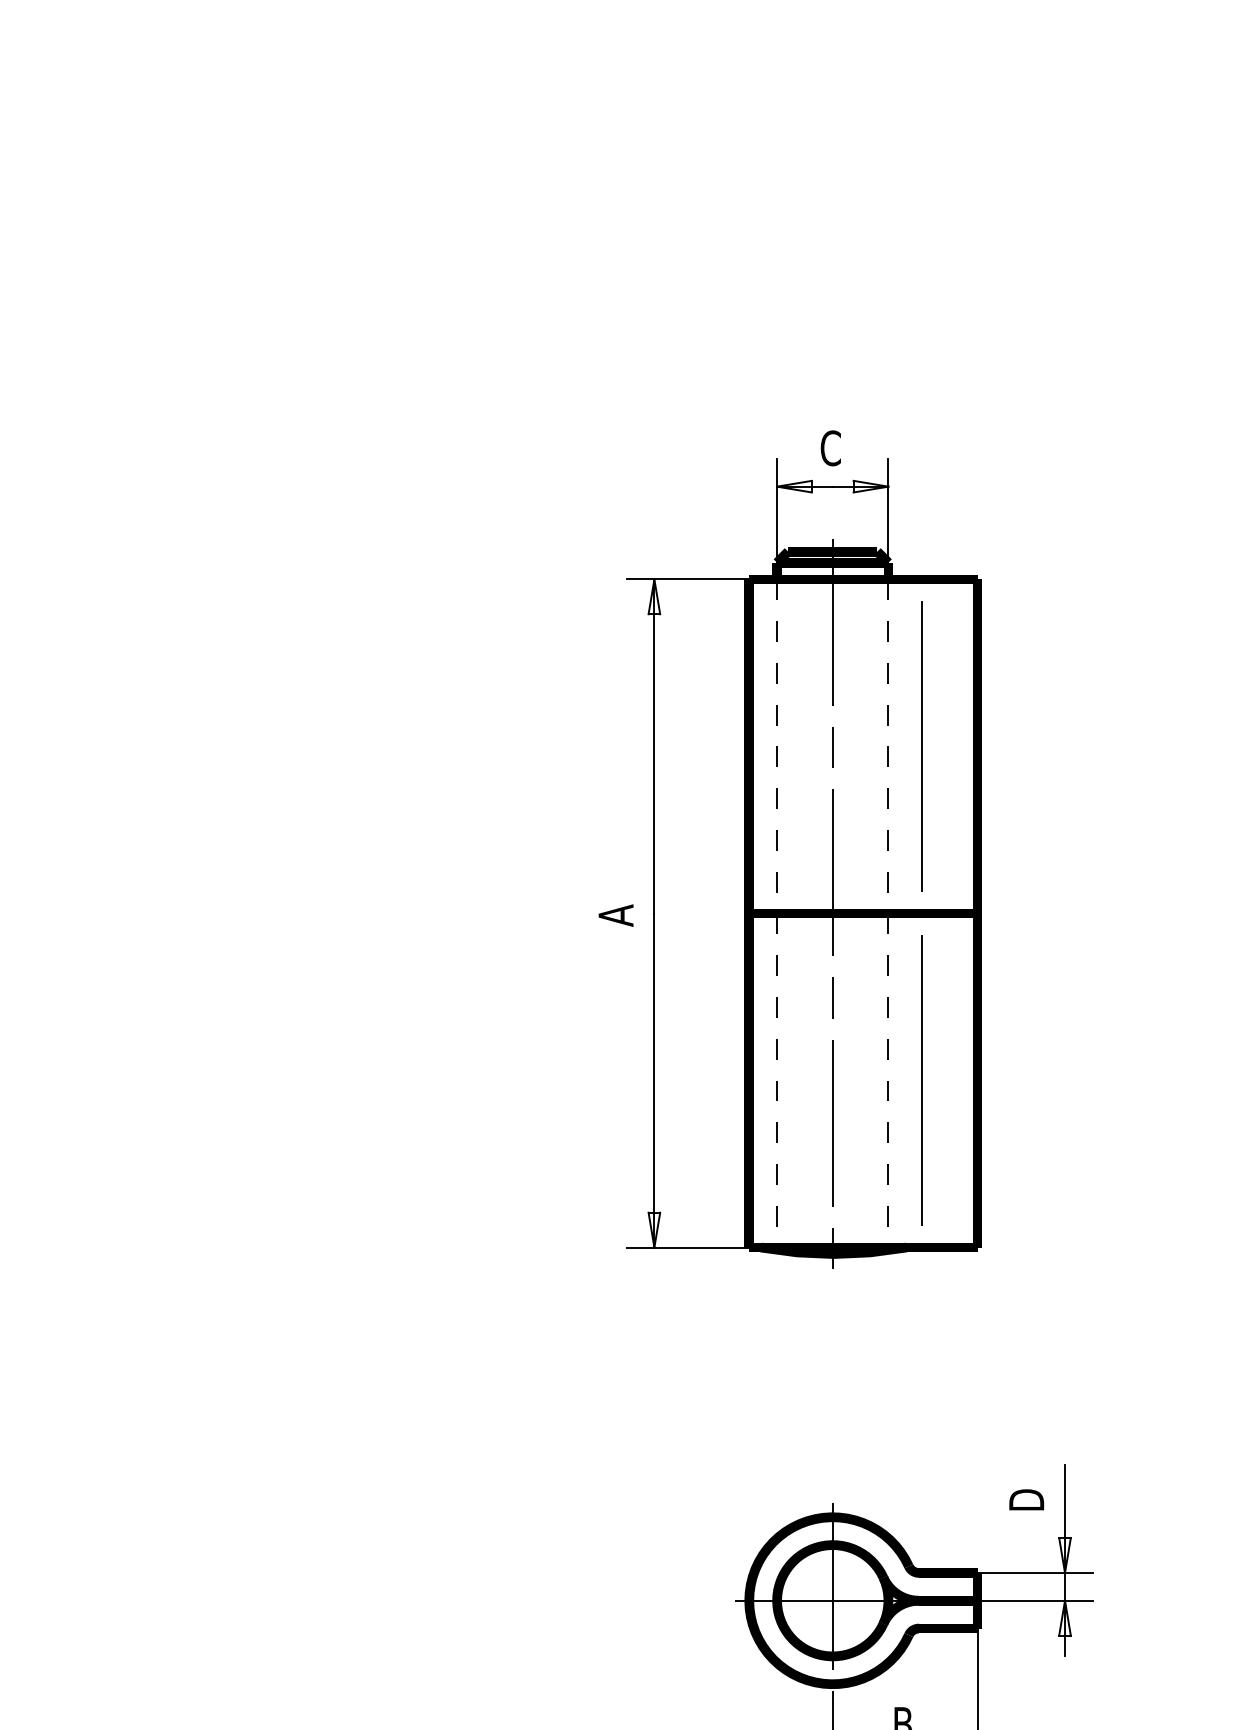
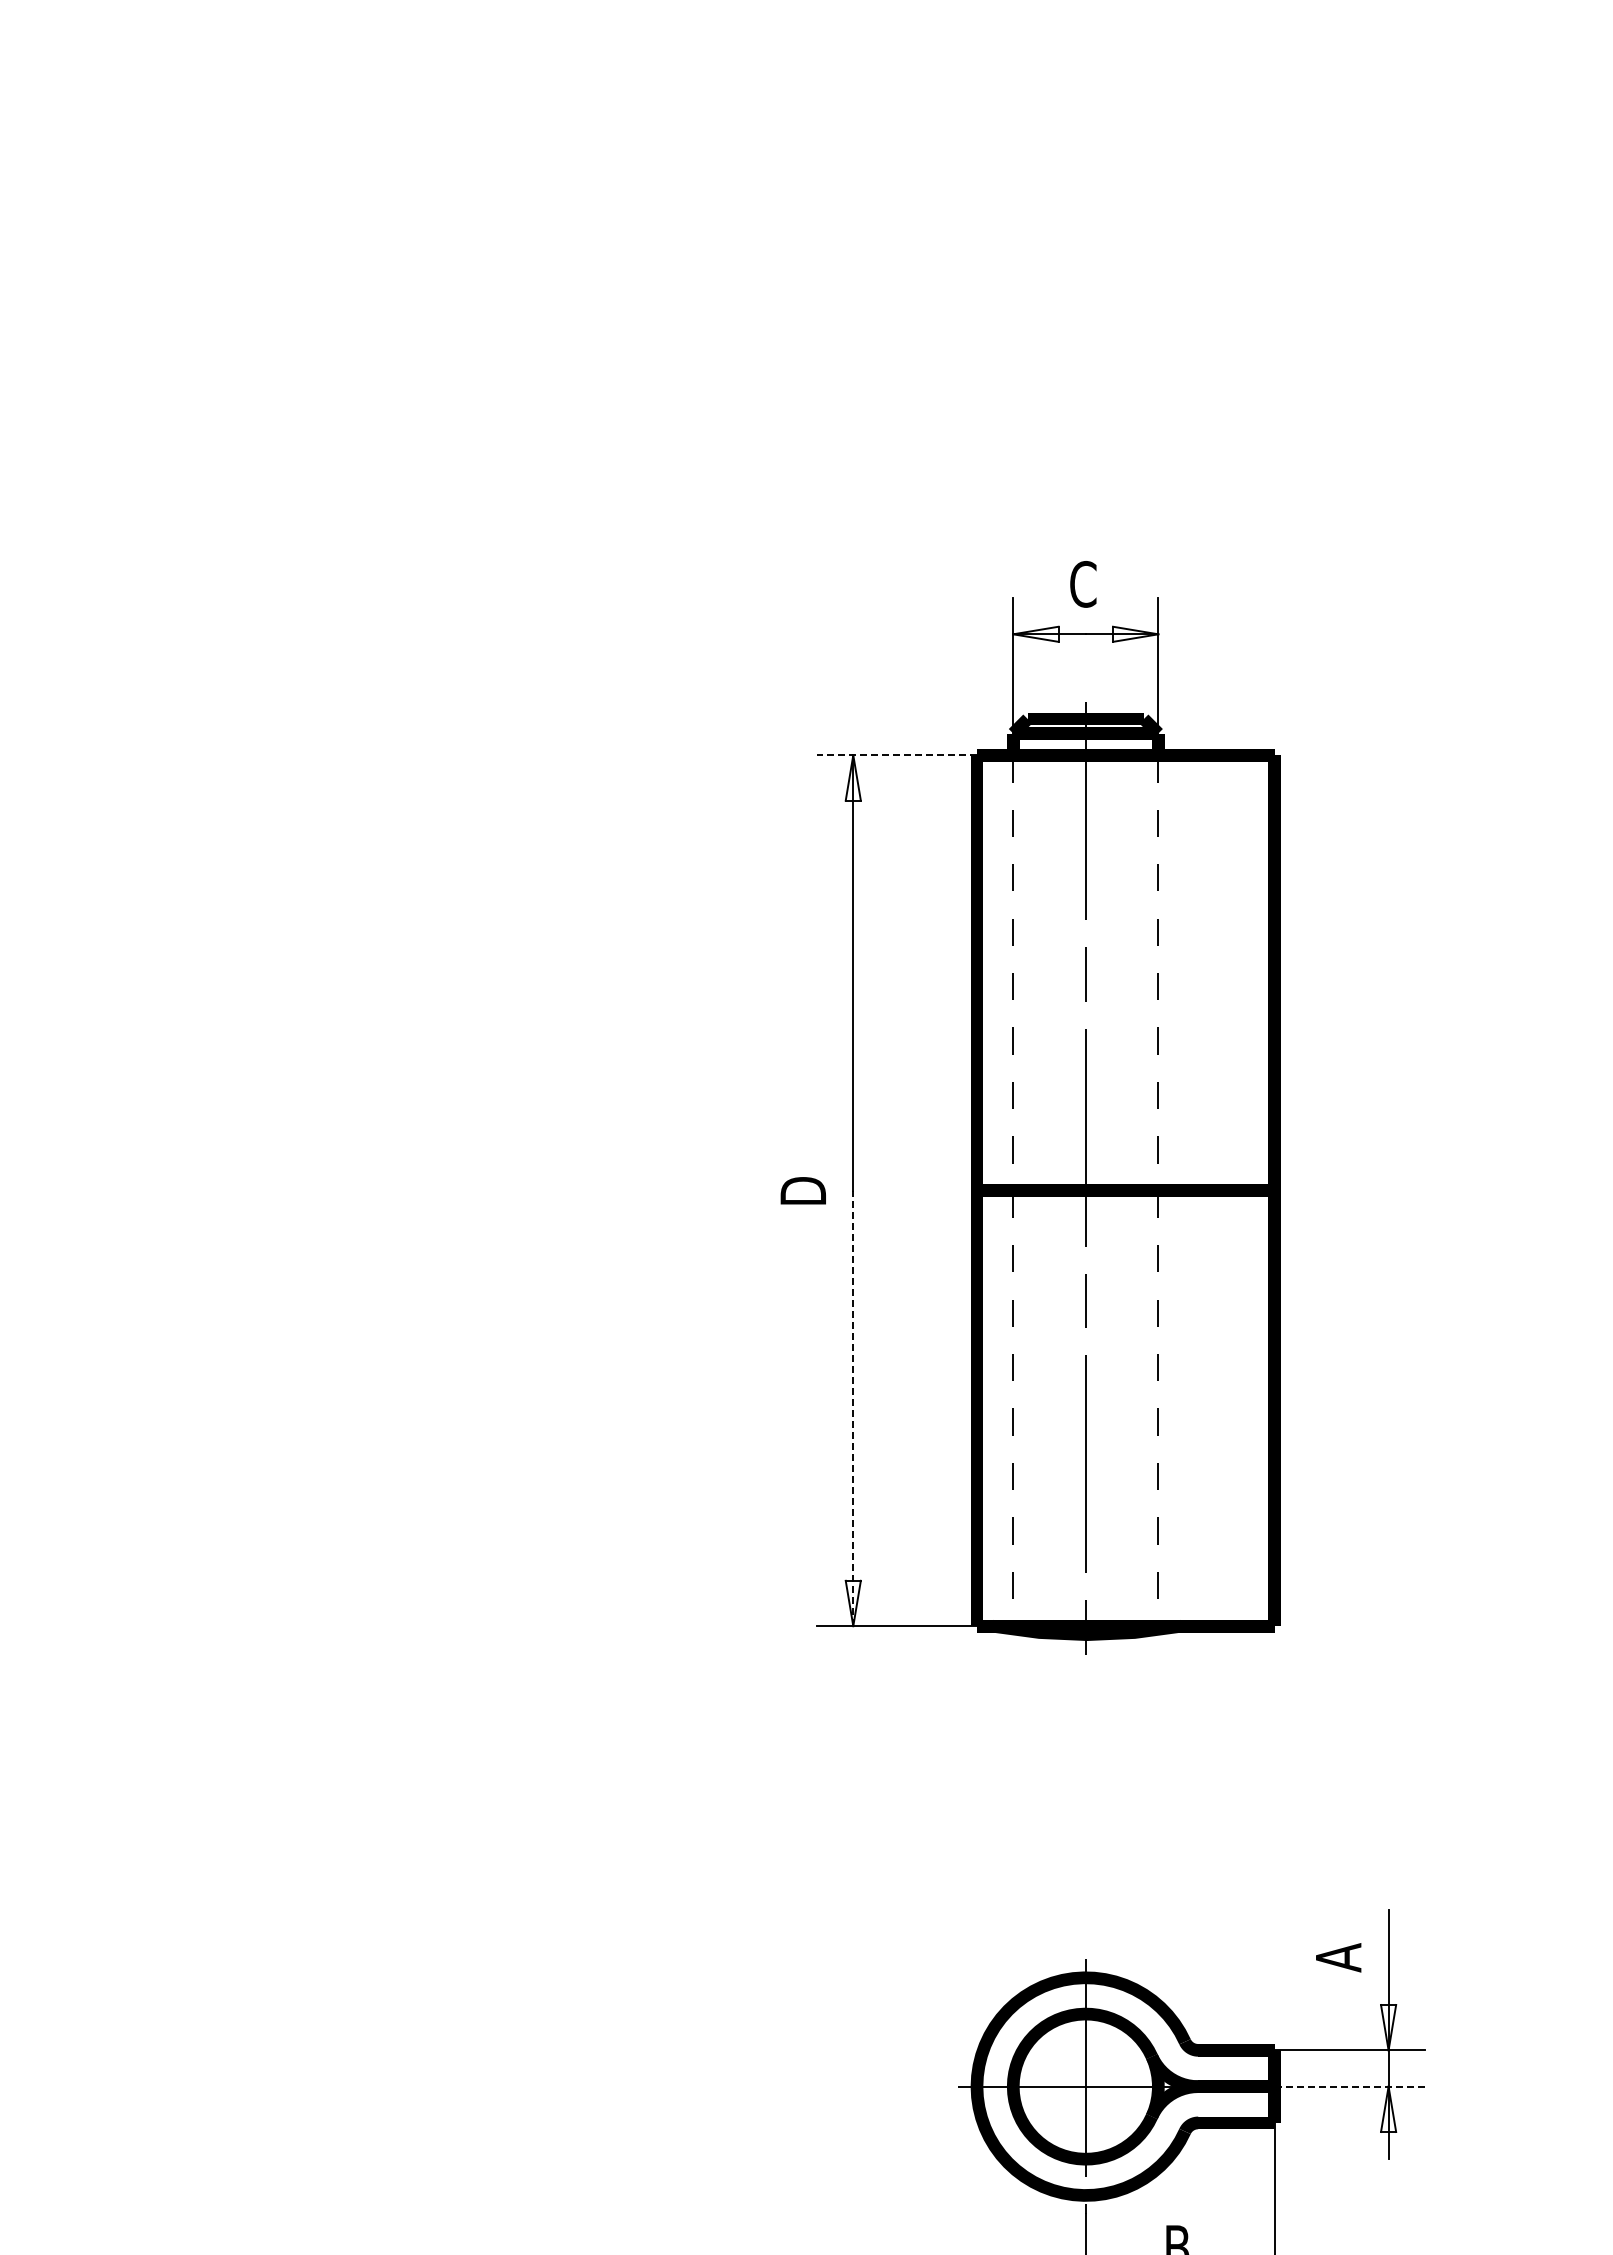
line: (687, 579) -> (896, 755), solid -> dashed
line: (921, 746) -> (1201, 972), removed
text: (615, 914) -> (802, 1192), A -> D
line: (654, 1080) -> (853, 1408), solid -> dashed
line: (921, 1080) -> (1201, 1408), removed
text: (1026, 1500) -> (1338, 1956), D -> A
line: (1035, 1600) -> (1350, 2086), solid -> dashed

